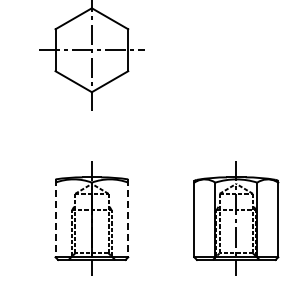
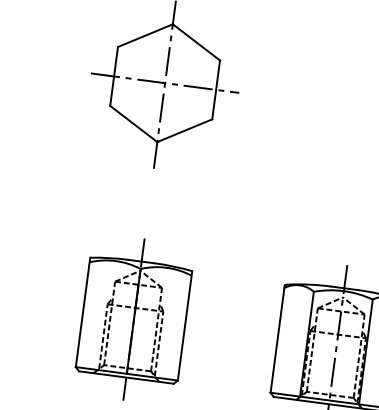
line: (55, 218) -> (82, 312), dashed -> solid
line: (128, 218) -> (185, 326), dashed -> solid

